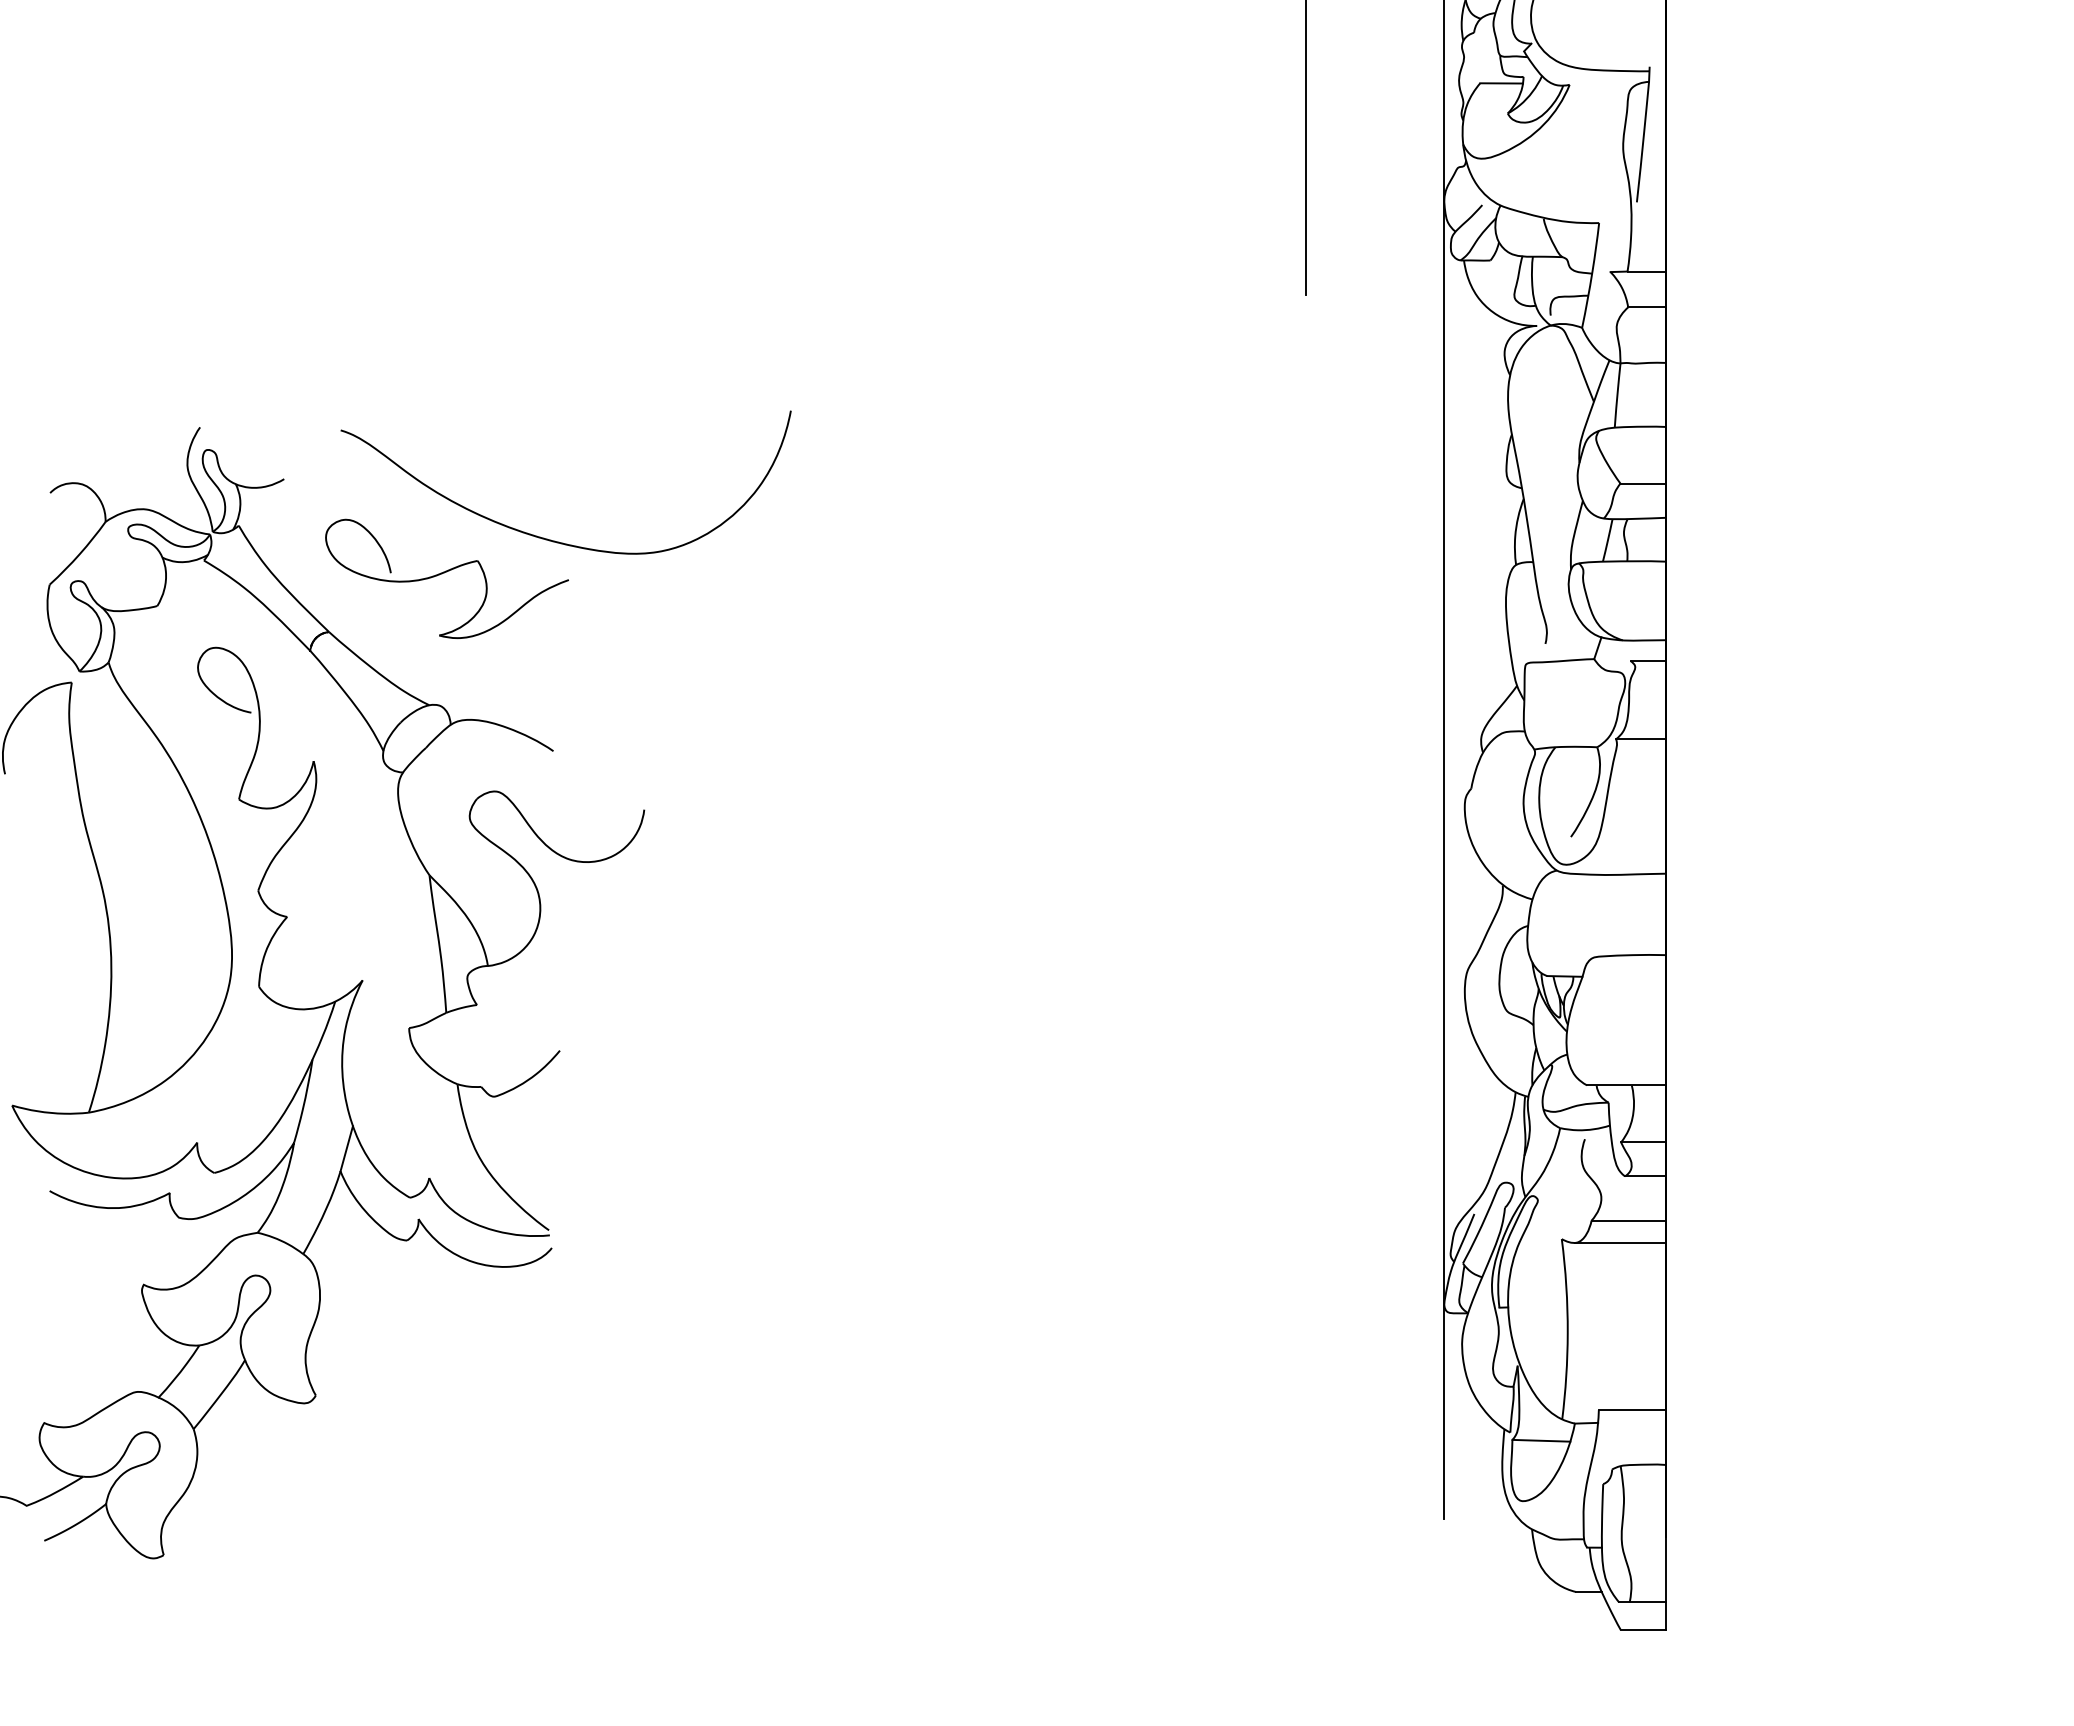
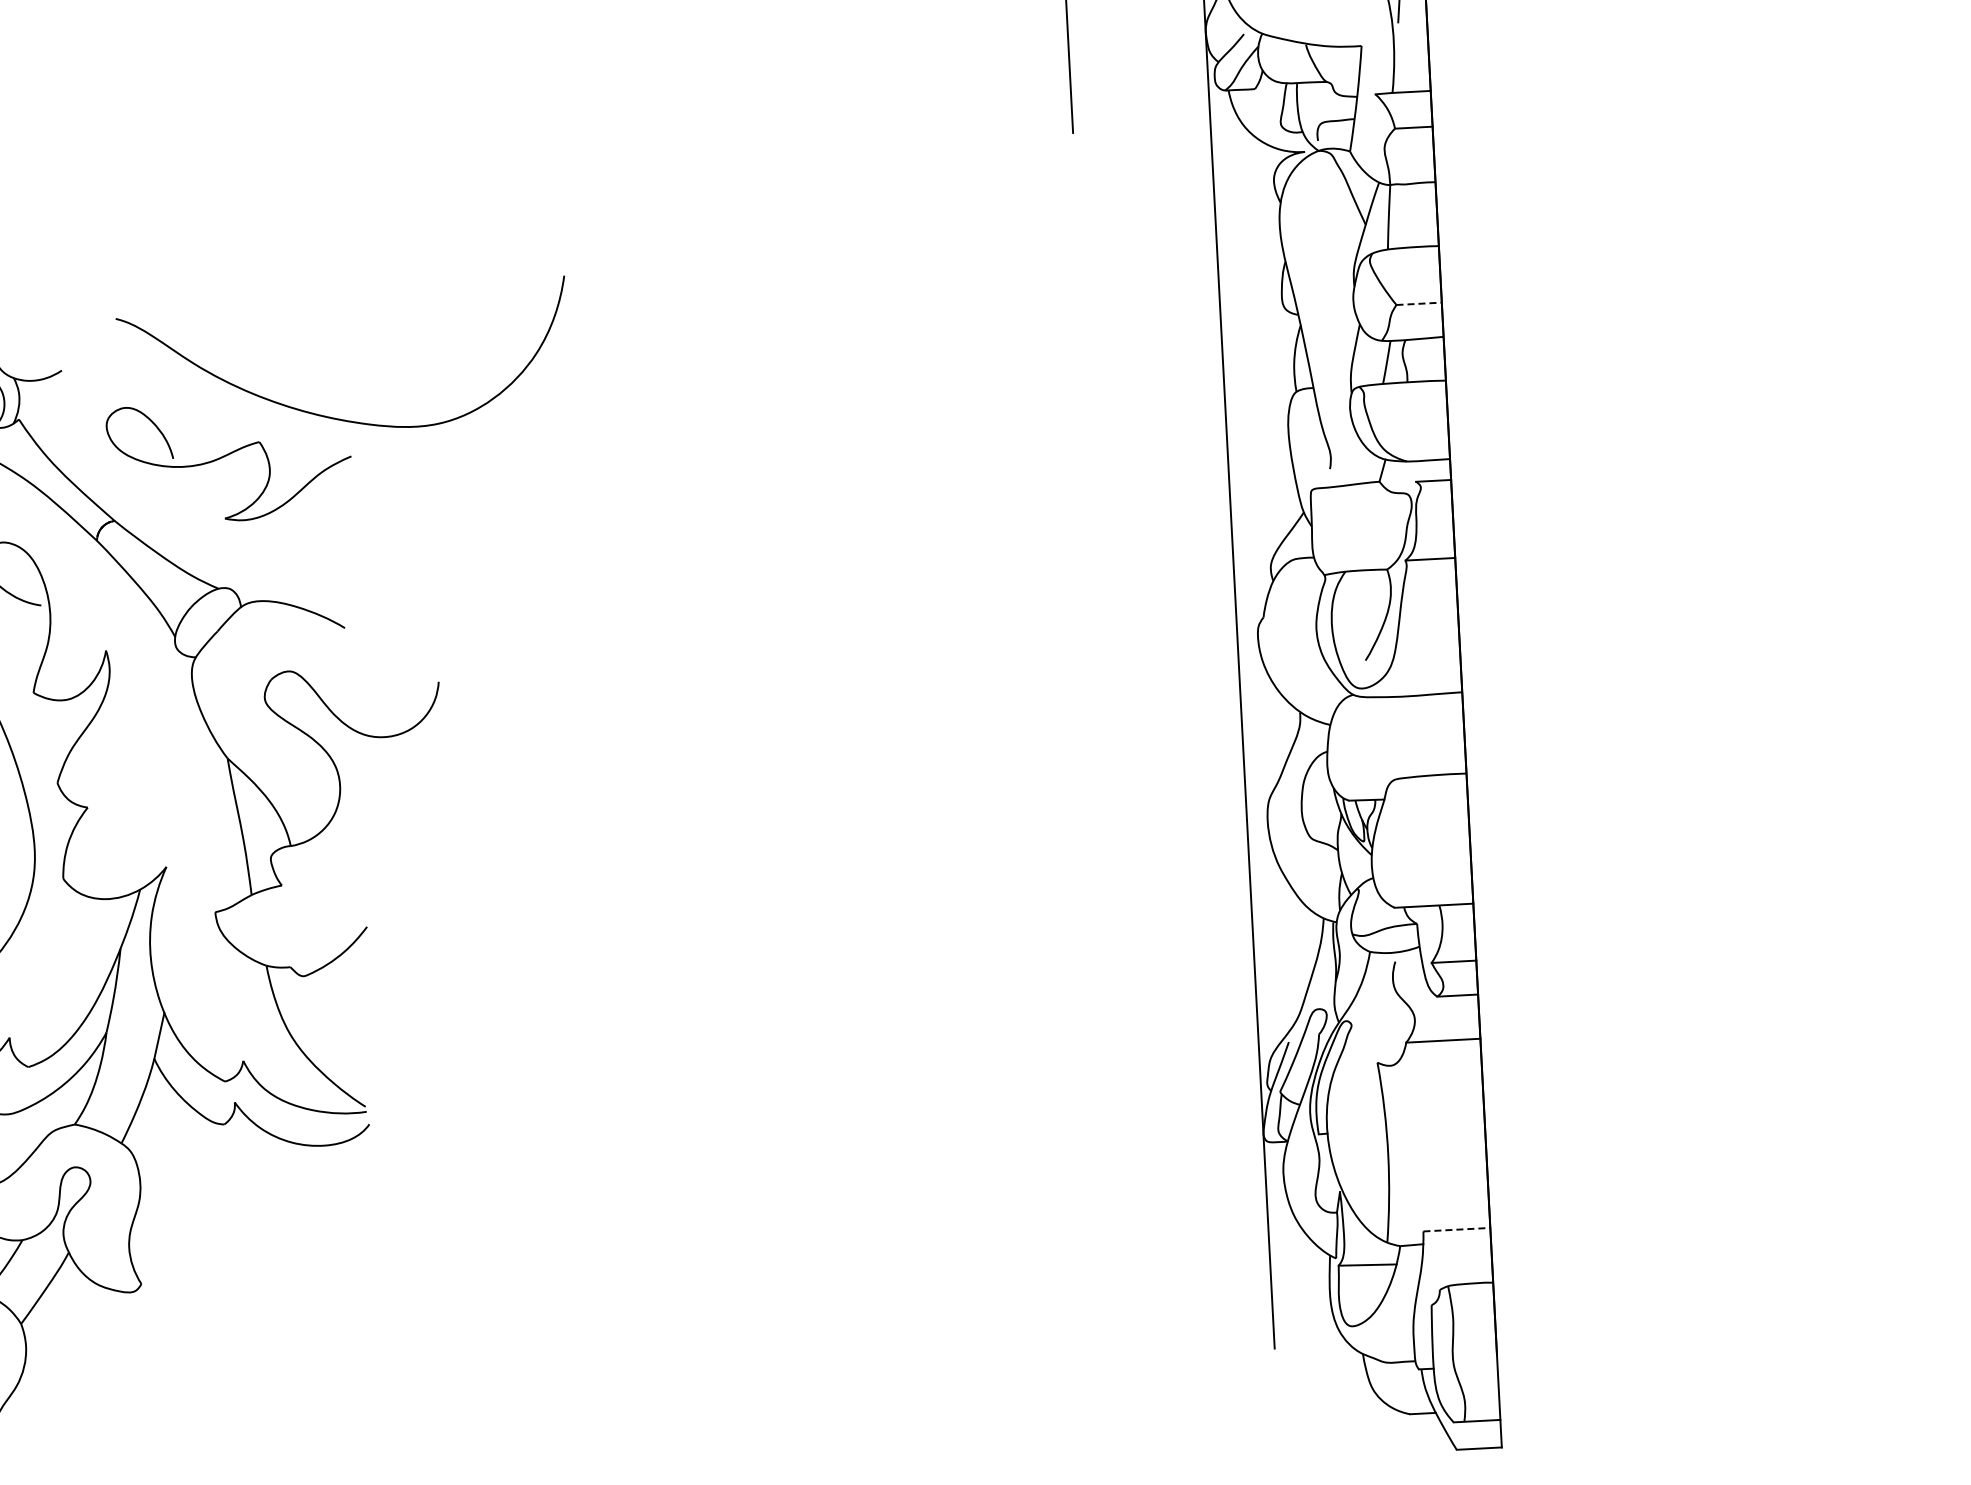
line: (1643, 483) -> (1419, 303), solid -> dashed
line: (1619, 1242) -> (1435, 1062), removed
line: (1632, 1410) -> (1457, 1230), solid -> dashed

